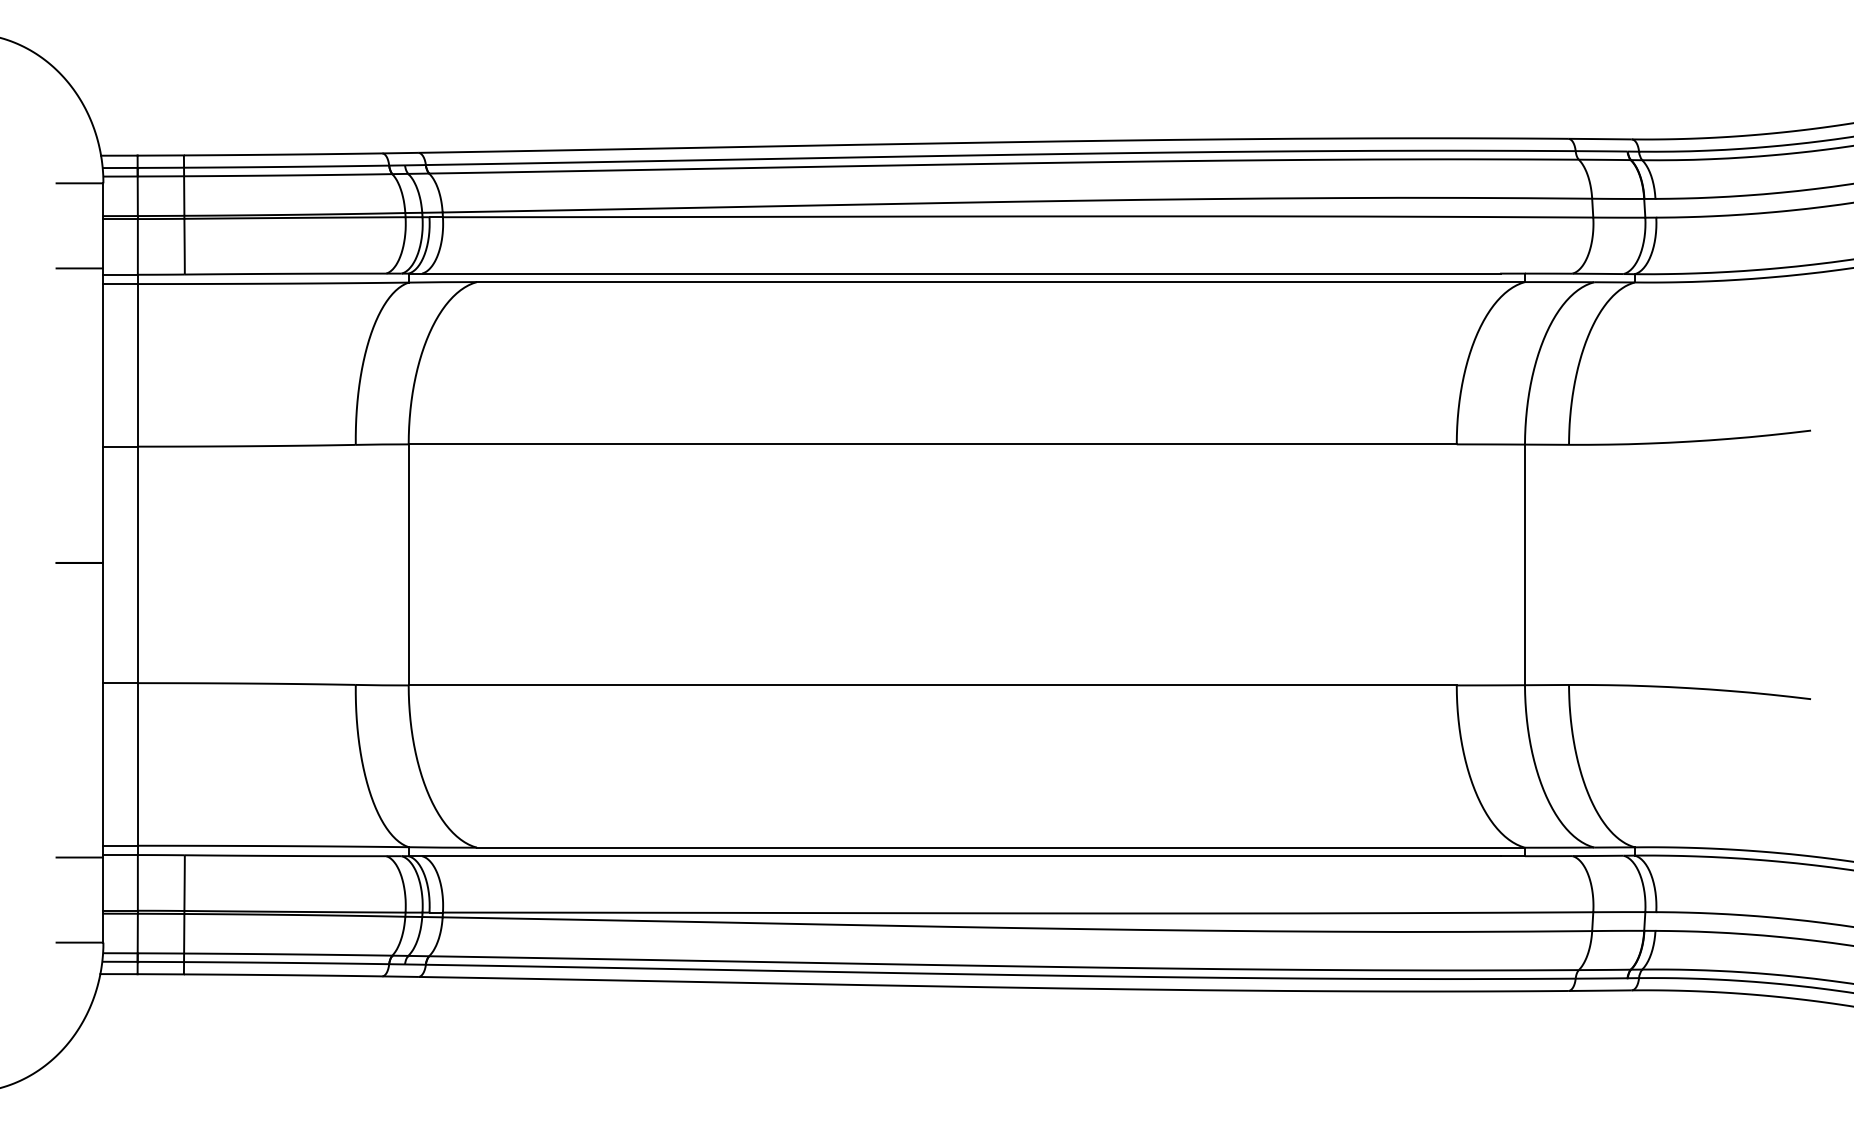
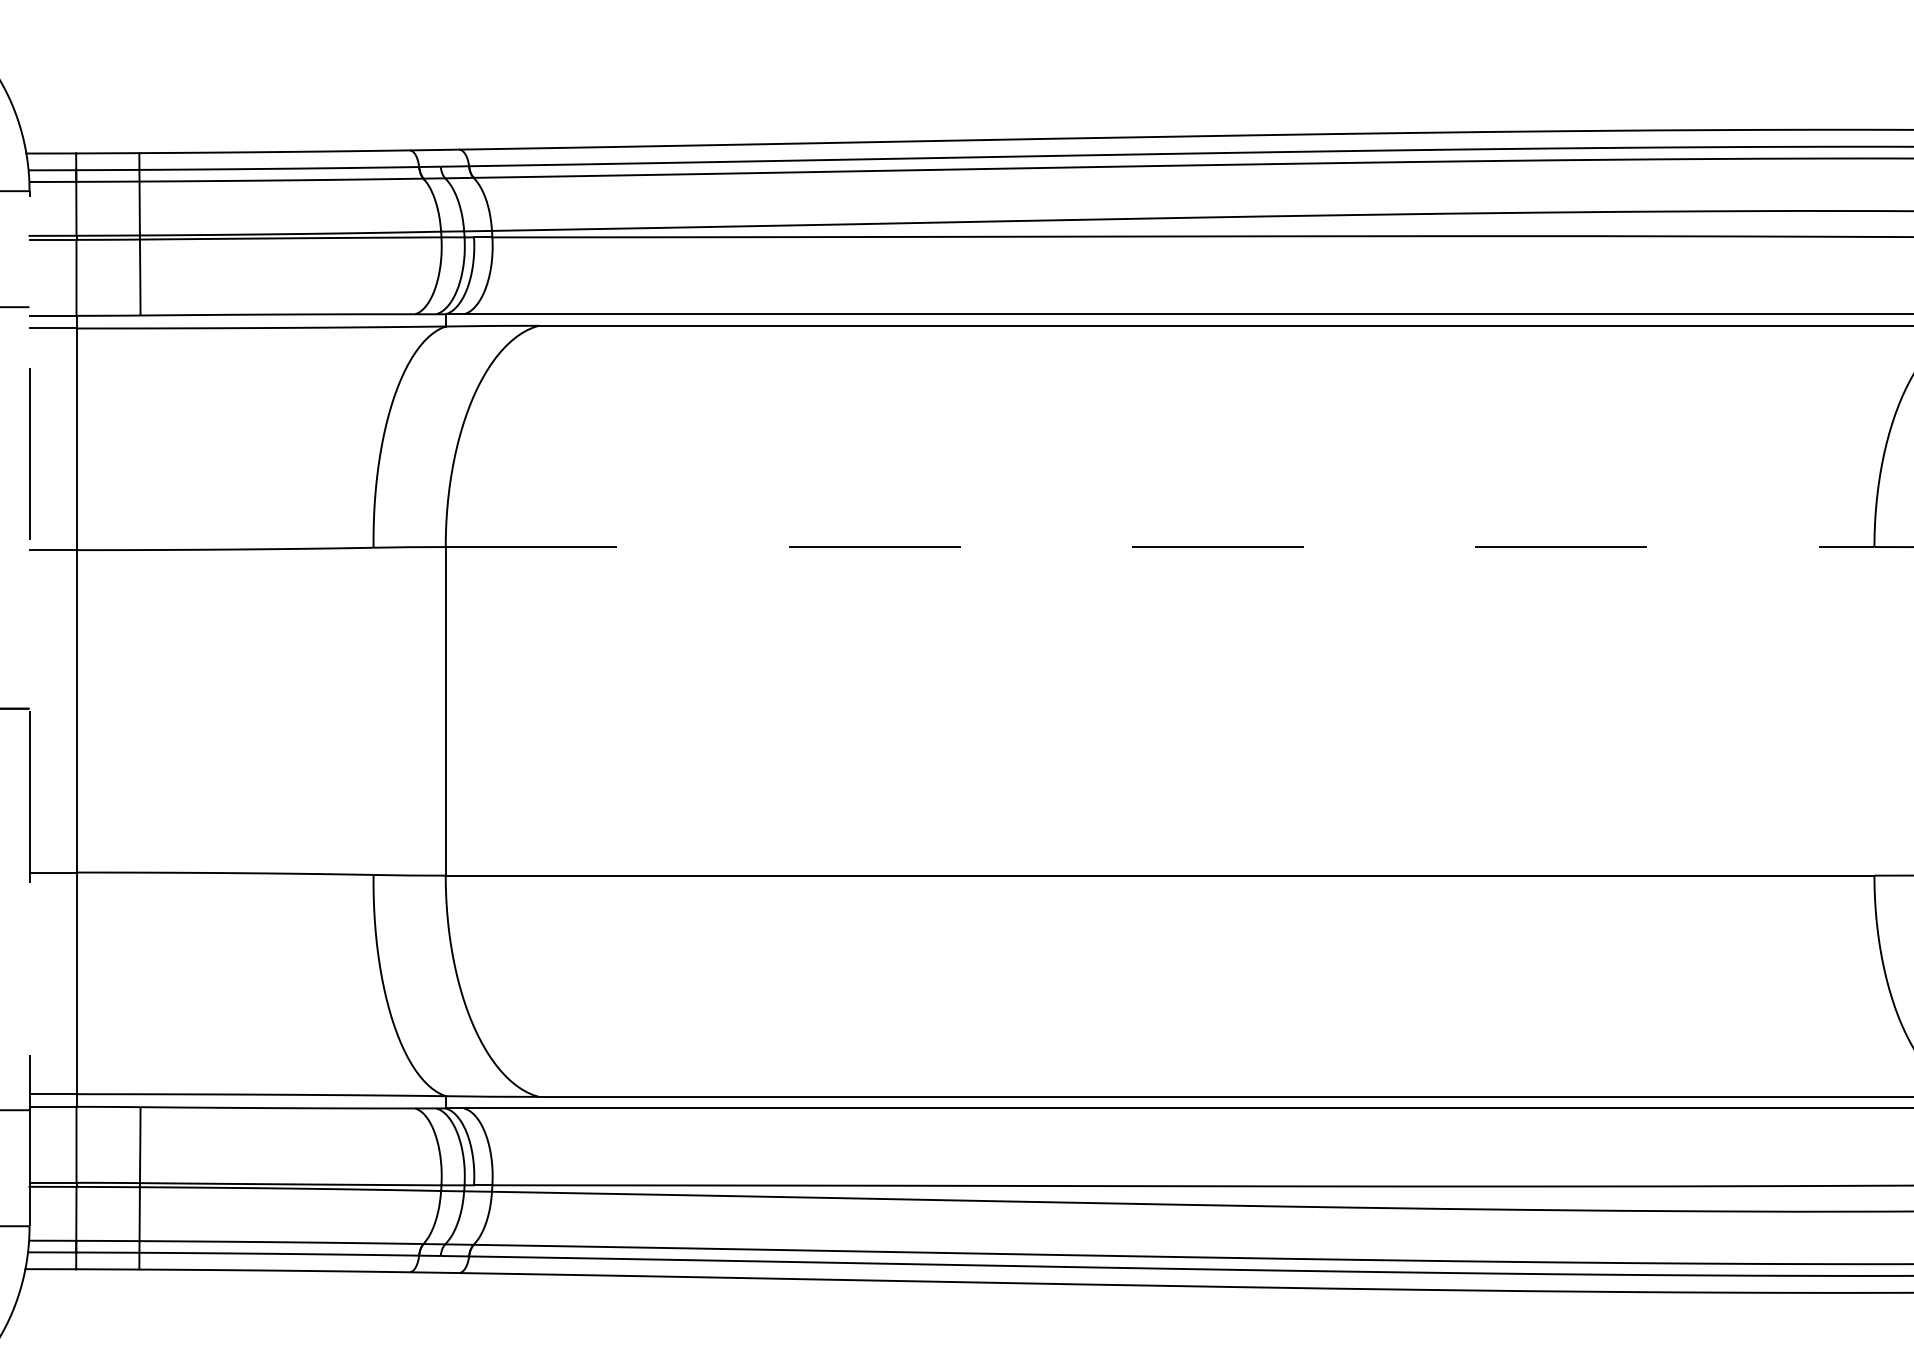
line: (933, 444) -> (1161, 547), solid -> dashed
line: (103, 562) -> (29, 708), solid -> dashed

